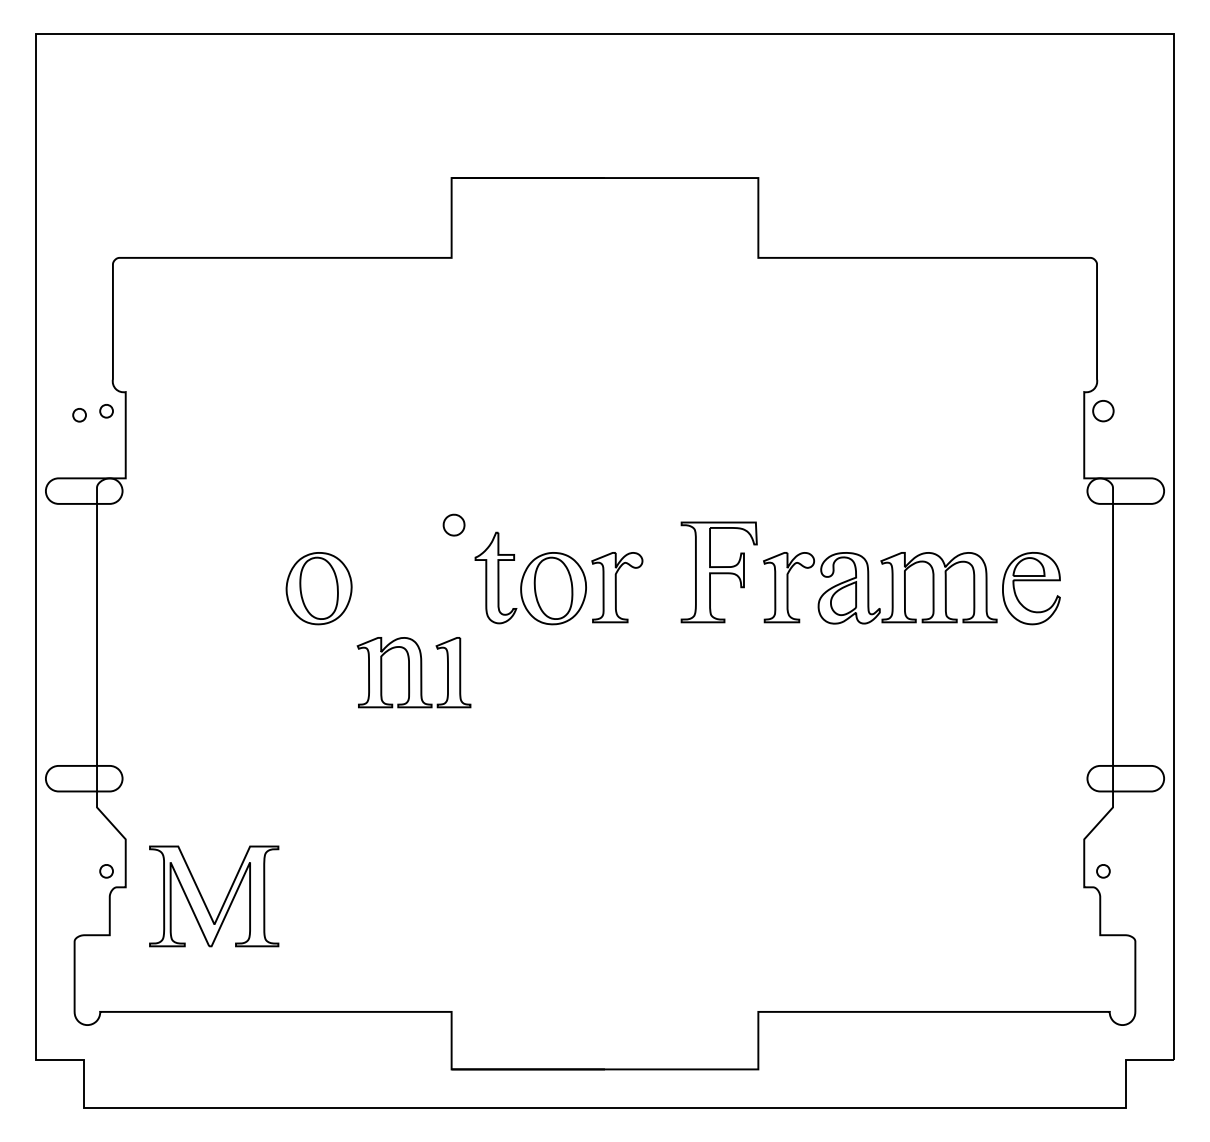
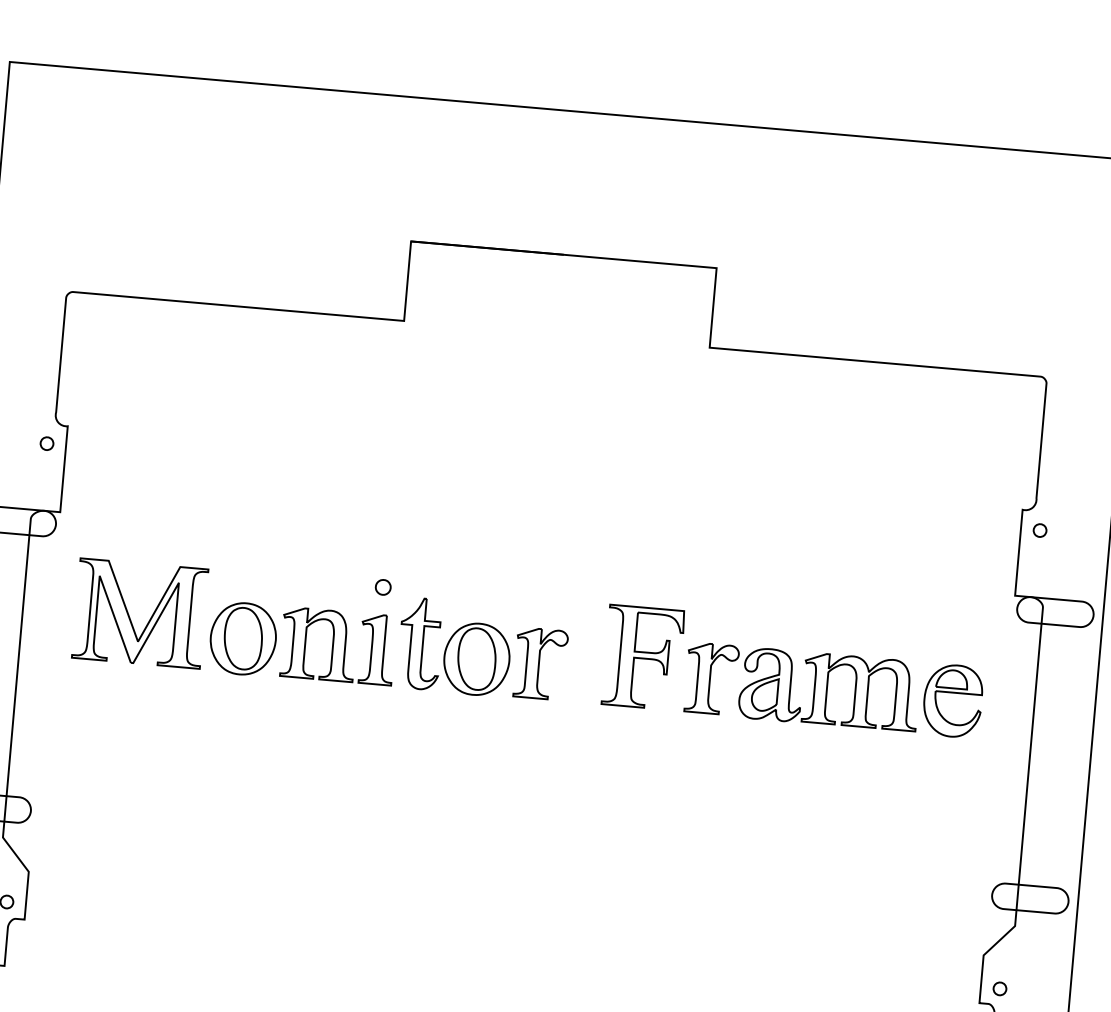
part: (1103, 411) -> (1040, 530), size x0.62
part: (79, 415) -> (19, 445), removed
part: (453, 524) -> (382, 586), size x0.71
part: (413, 672) -> (337, 646), moved
part: (224, 899) -> (150, 617), moved

